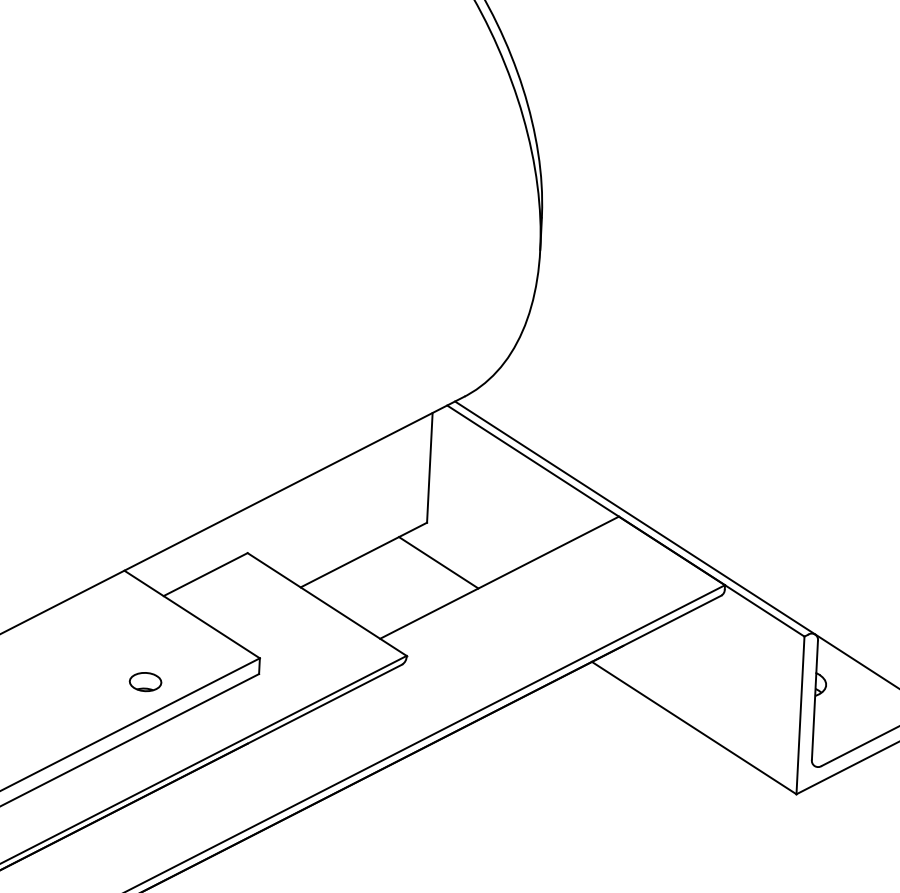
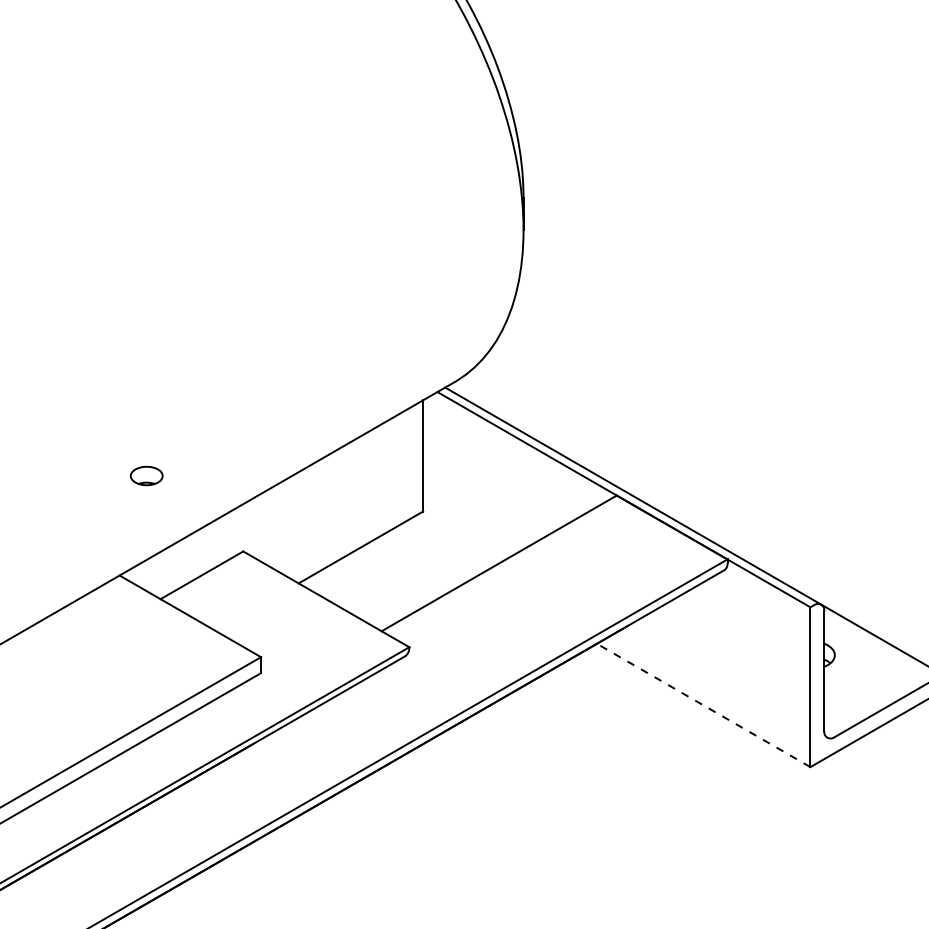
line: (438, 562) -> (436, 551), removed
part: (145, 681) -> (146, 475), moved
line: (694, 728) -> (703, 705), solid -> dashed

